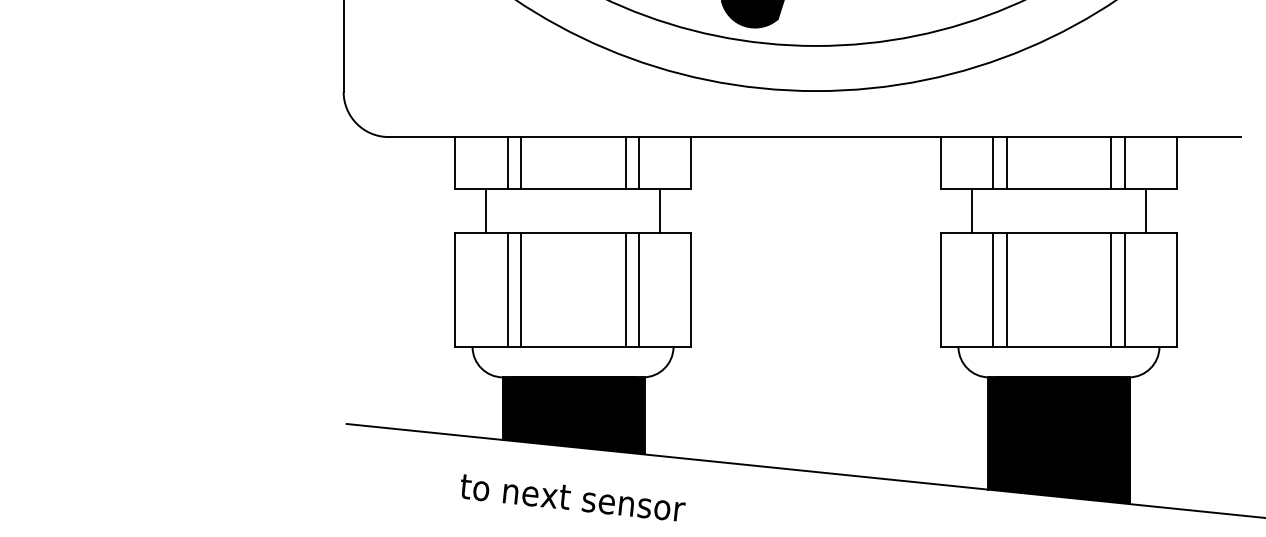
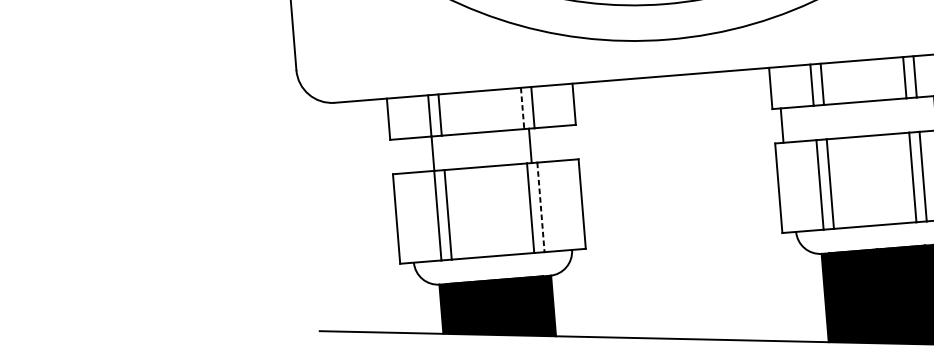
line: (625, 163) -> (522, 108), solid -> dashed
line: (485, 211) -> (432, 153), moved
line: (660, 211) -> (530, 146), moved
line: (971, 211) -> (782, 125), moved
line: (638, 290) -> (540, 207), solid -> dashed

